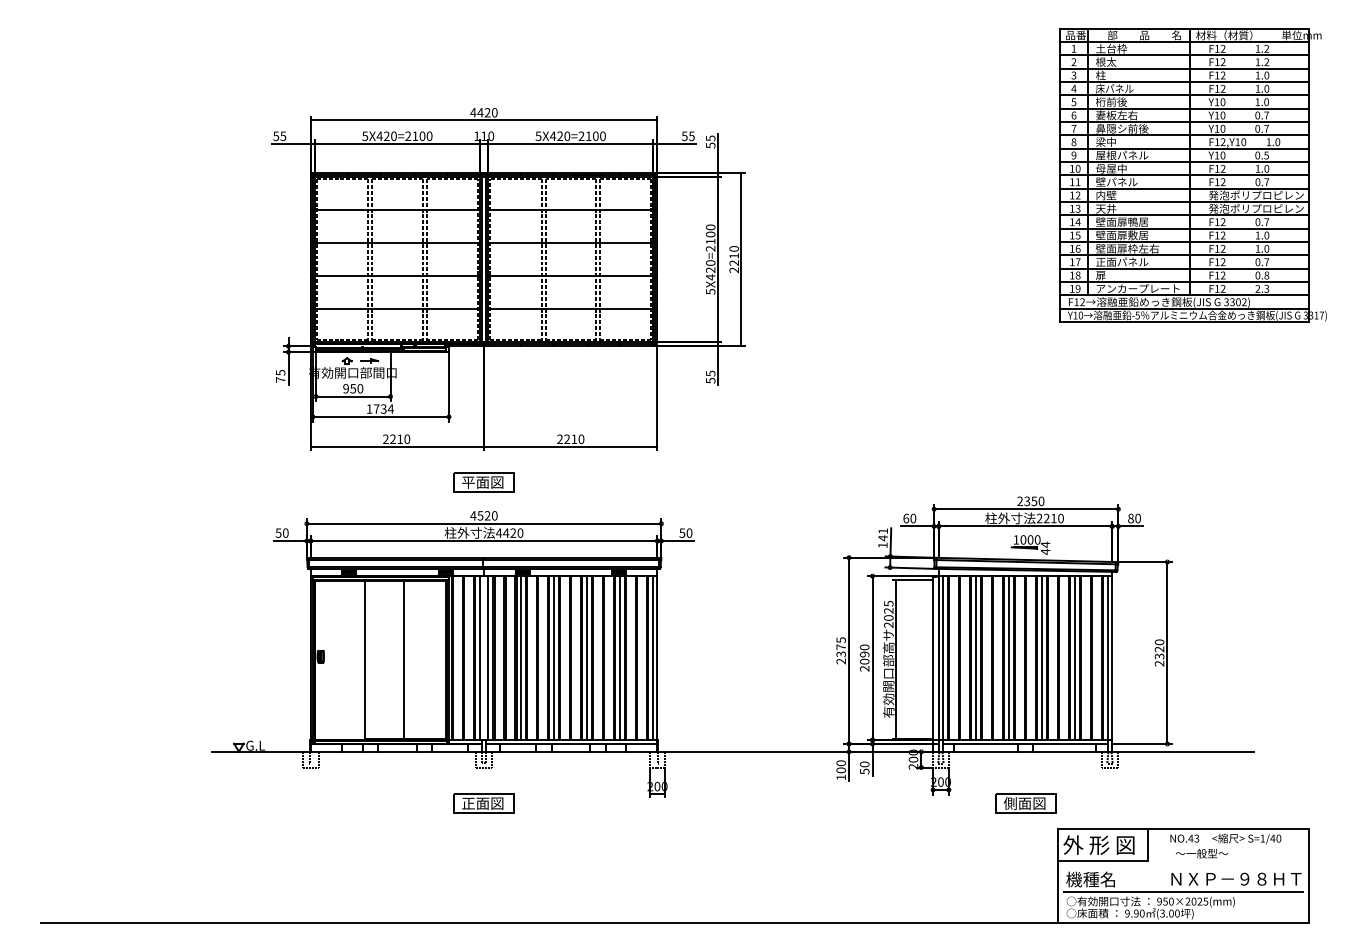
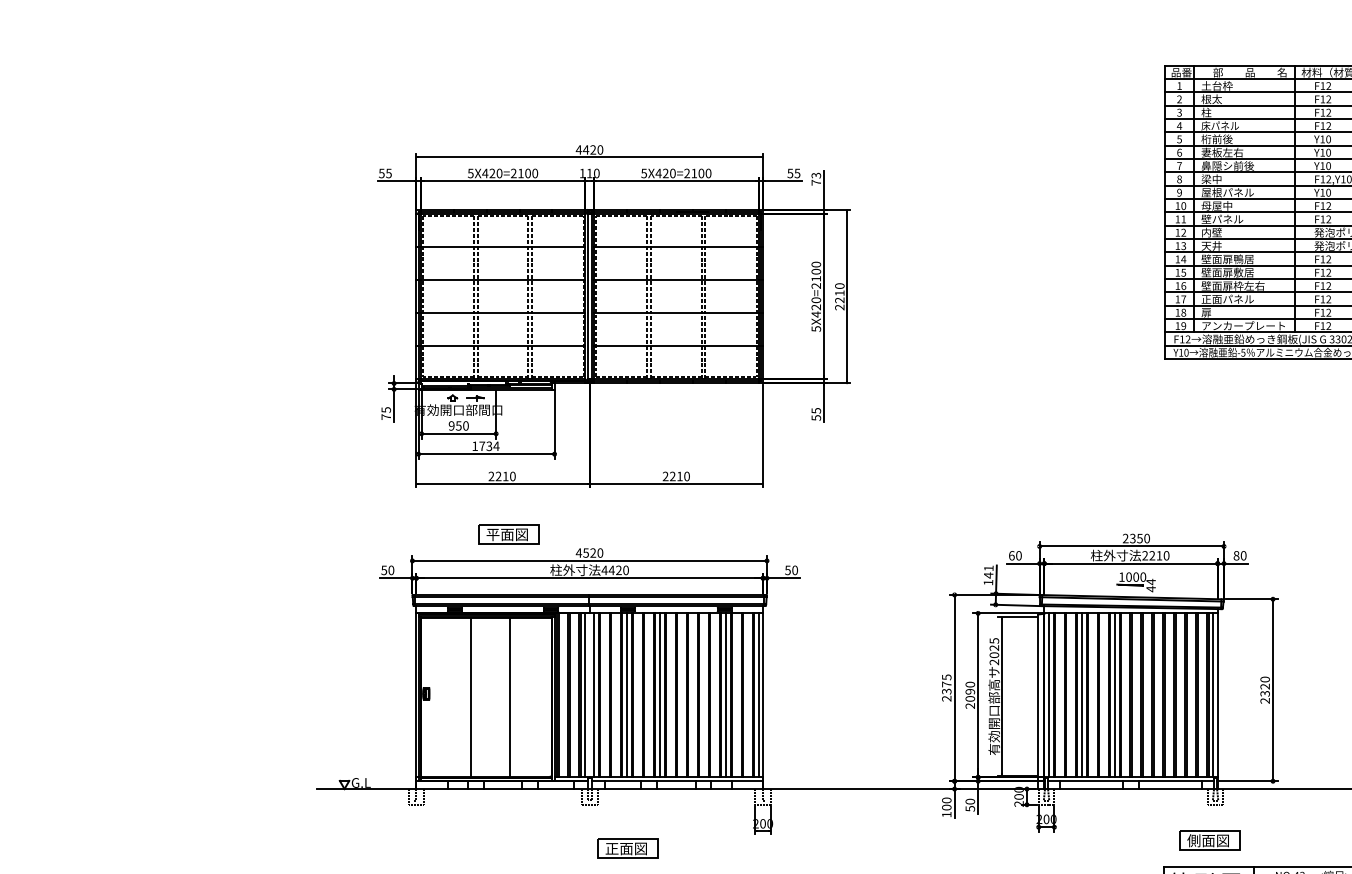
text: (710, 141) -> (816, 178), 55 -> 73
part: (483, 482) -> (508, 534), moved
line: (587, 658) -> (693, 695), removed
line: (1041, 658) -> (1147, 695), removed
line: (1074, 658) -> (1180, 695), removed
part: (483, 803) -> (627, 848), moved
part: (1025, 803) -> (1209, 840), moved

